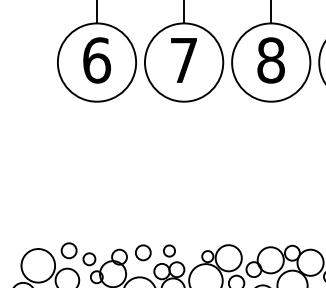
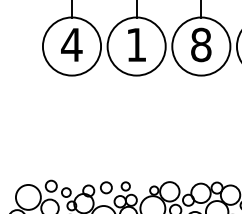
text: (96, 59) -> (71, 44), 6 -> 4
text: (183, 59) -> (136, 44), 7 -> 1

